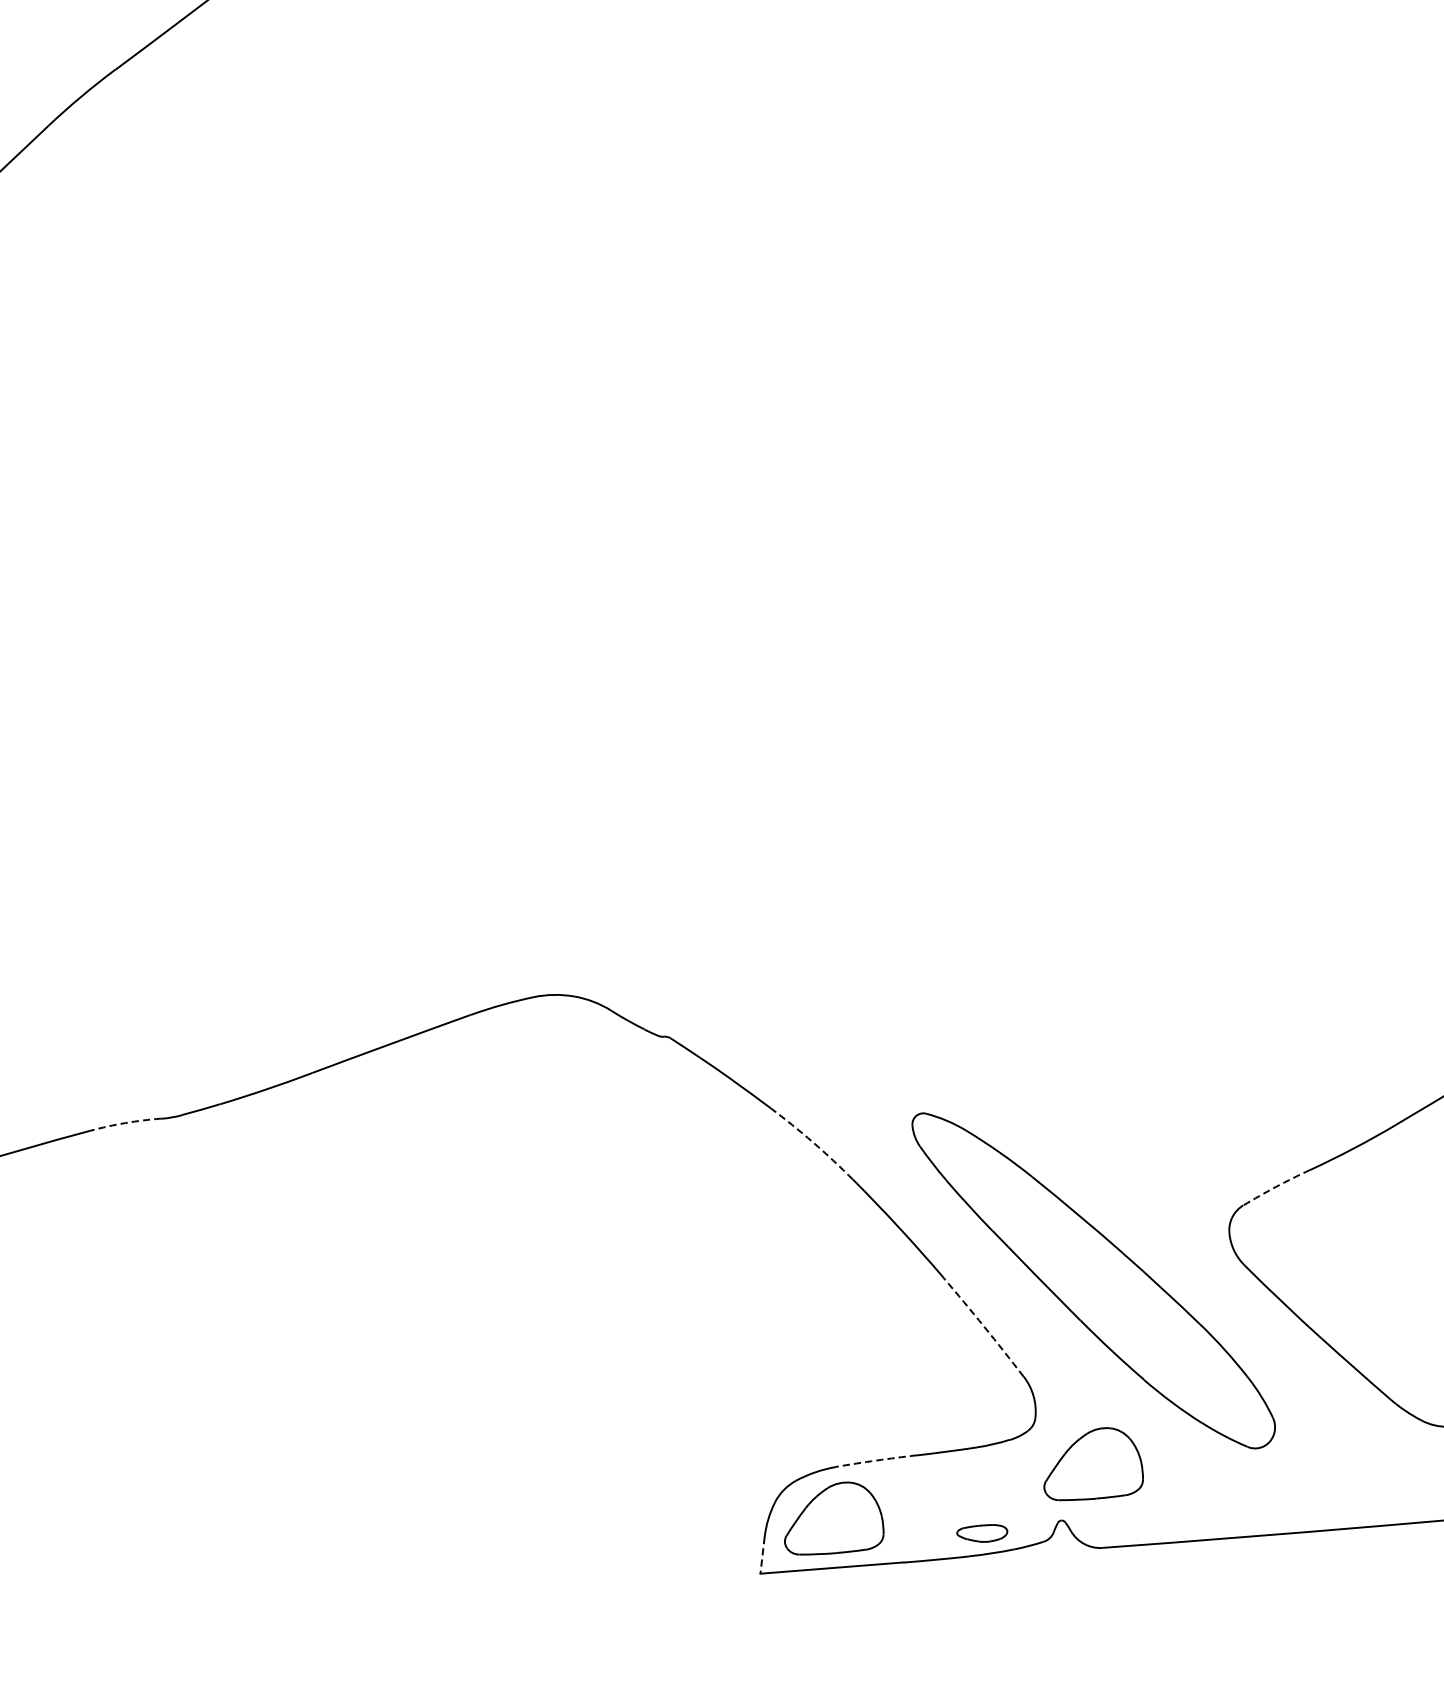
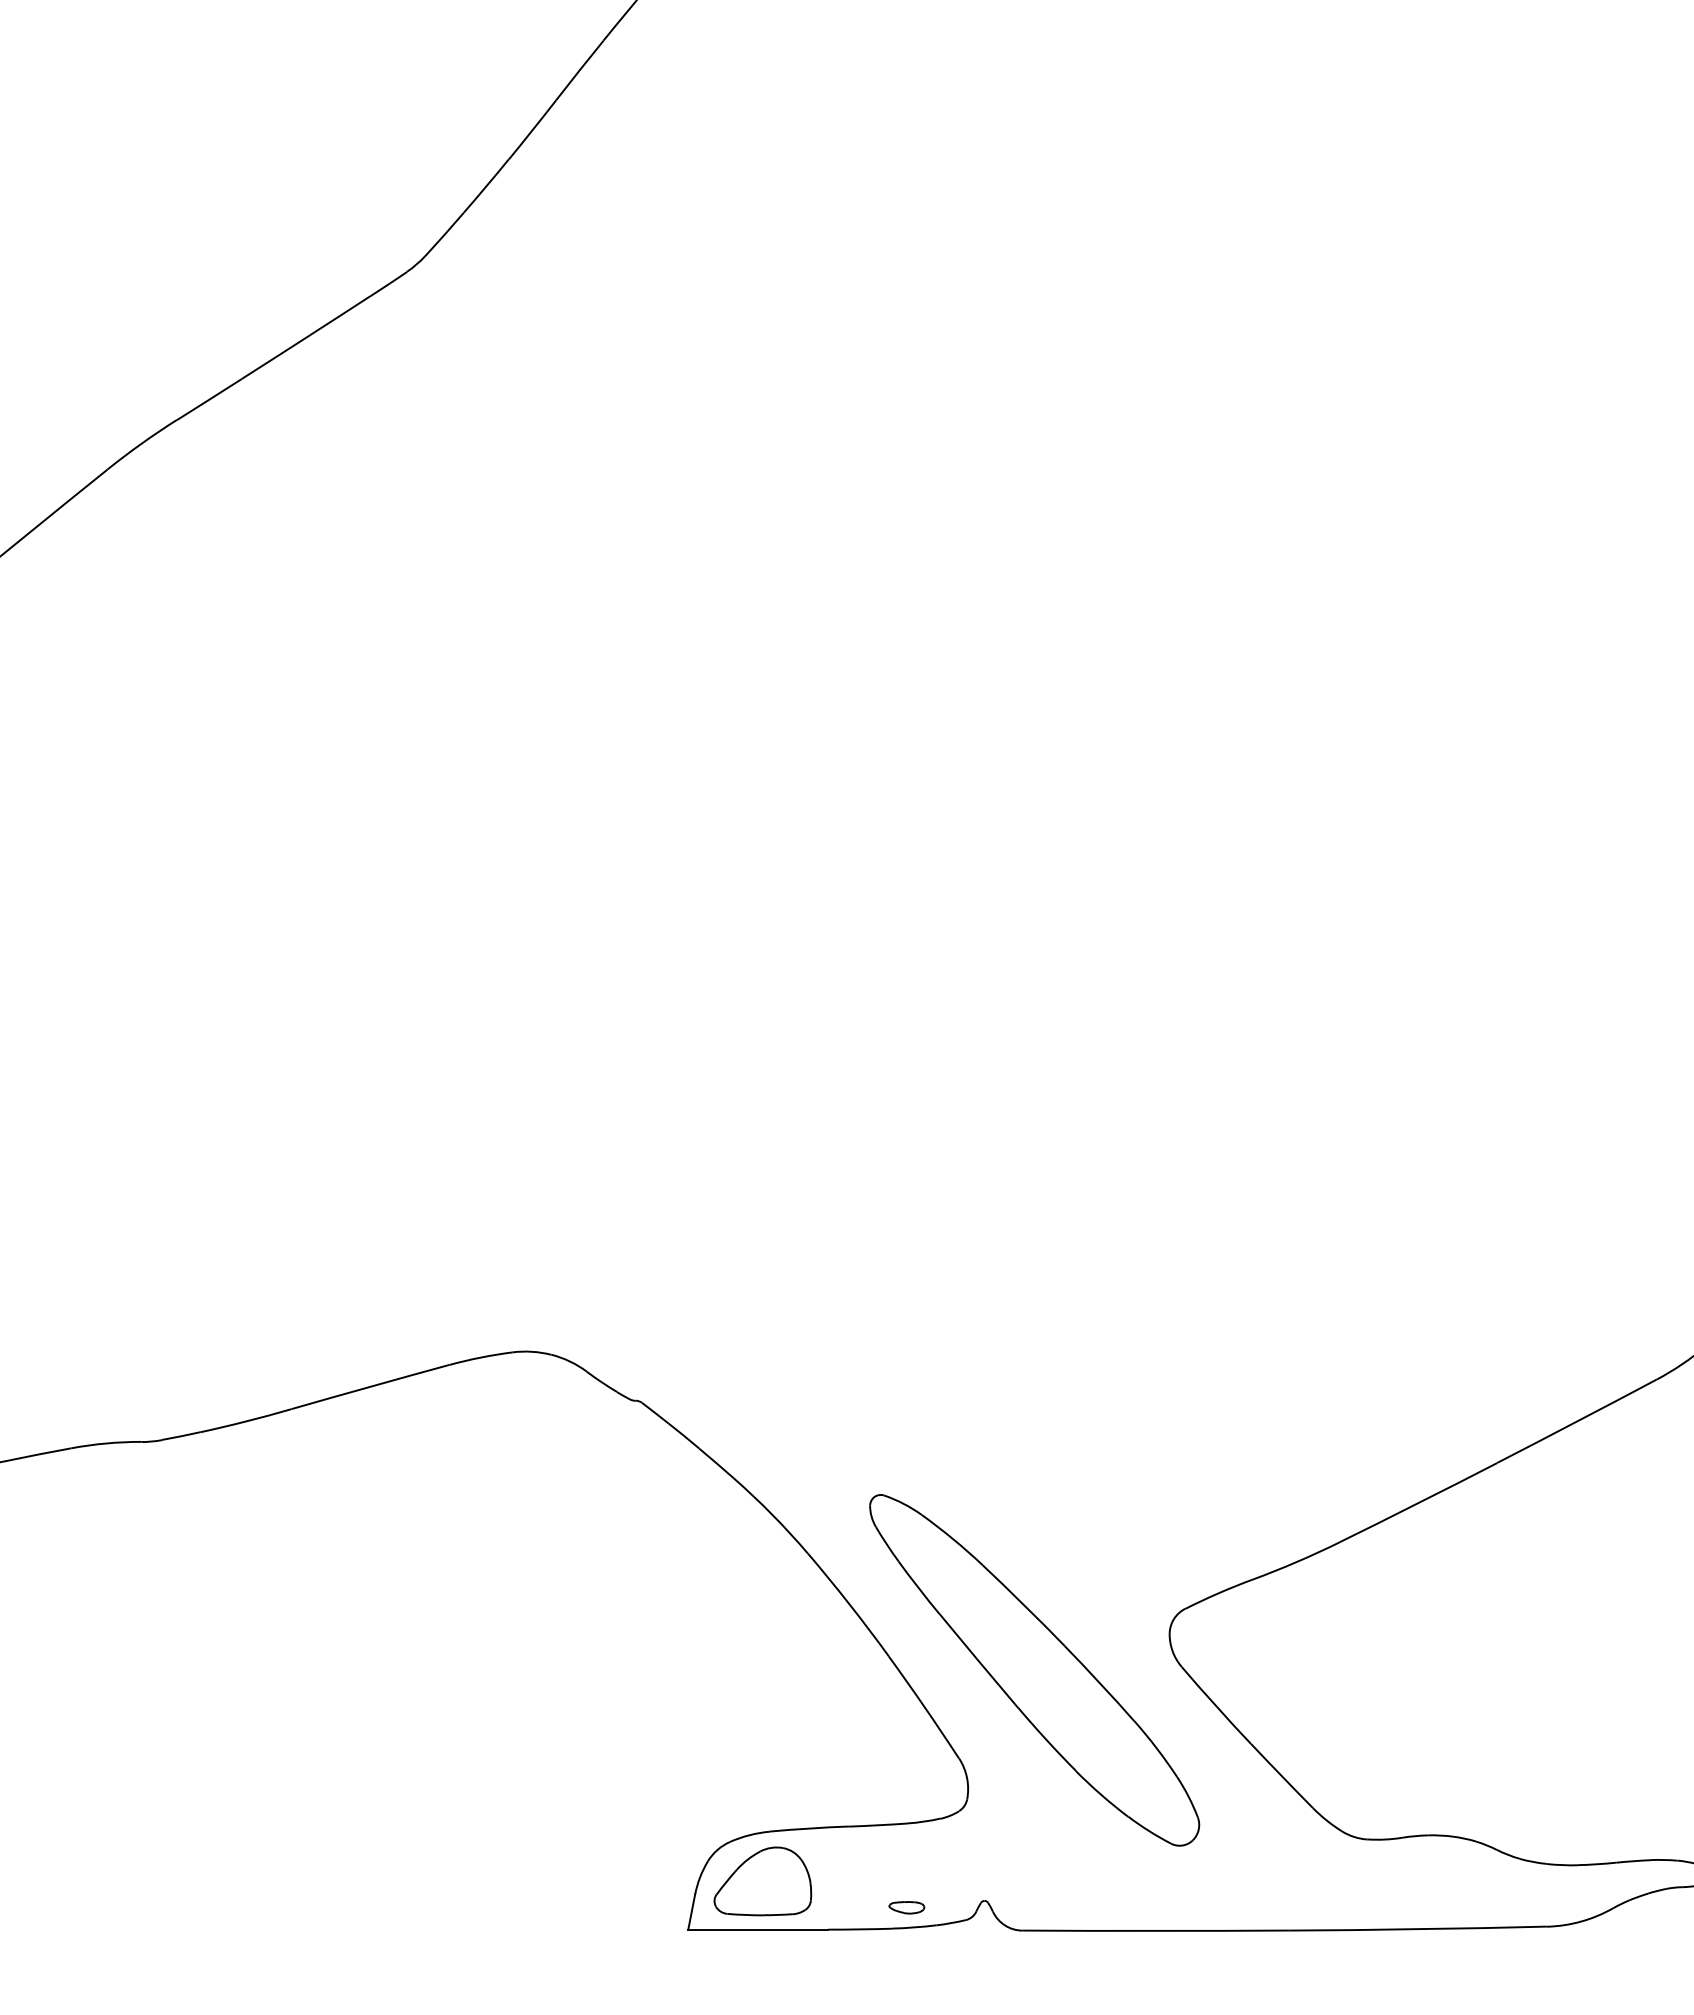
arc: (125, 1123) -> (106, 1443), dashed -> solid
arc: (813, 1142) -> (772, 1514), dashed -> solid
arc: (1276, 1187) -> (1218, 1593), dashed -> solid
arc: (984, 1326) -> (924, 1706), dashed -> solid
arc: (876, 1460) -> (809, 1828), dashed -> solid
part: (1091, 1464) -> (1018, 1848), removed
part: (982, 1533) -> (906, 1907), size x0.71
line: (762, 1555) -> (691, 1911), dashed -> solid

